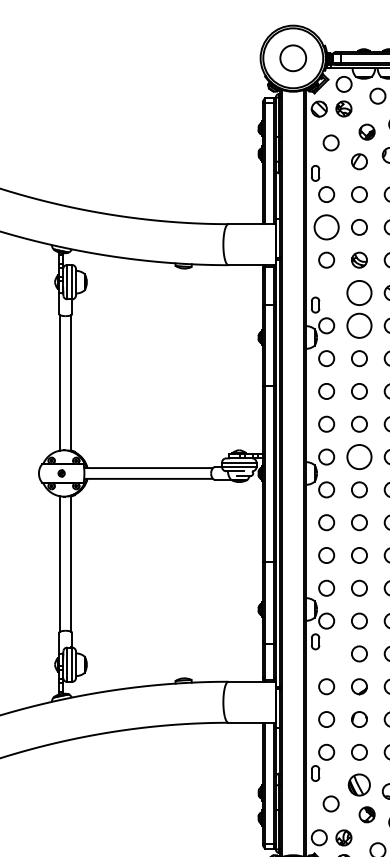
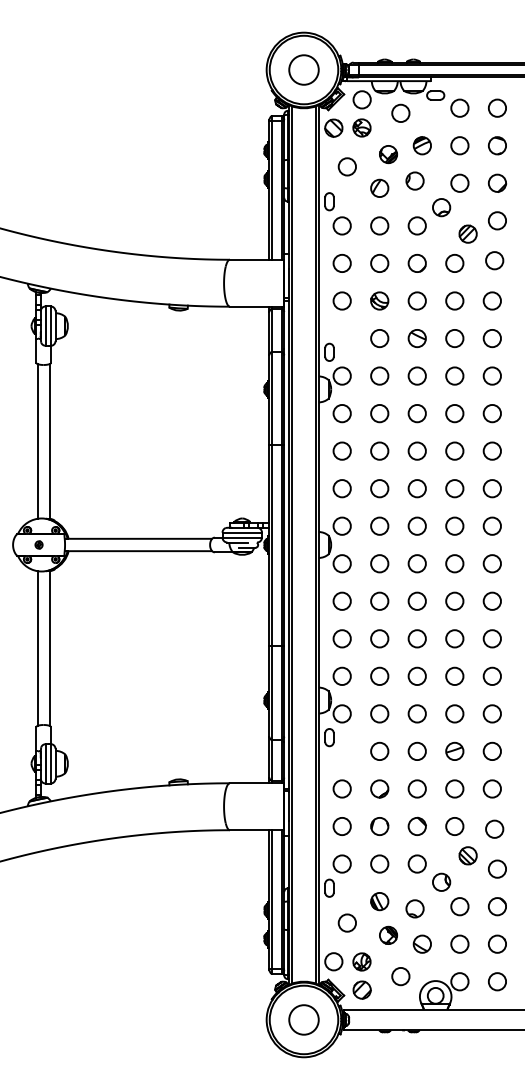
circle: (326, 227) -> (341, 263), size x0.62
circle: (359, 292) -> (379, 338), size x0.62
circle: (359, 325) -> (379, 375), size x0.62
circle: (359, 456) -> (379, 525), size x0.62
part: (359, 785) -> (379, 901), size x0.71

